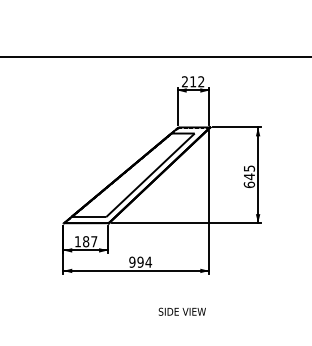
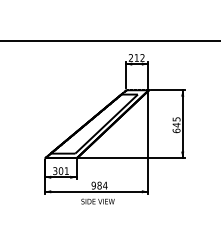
text: (85, 241) -> (60, 170), 187 -> 301
text: (140, 261) -> (99, 185), 994 -> 984
text: (181, 311) -> (97, 201), moved

